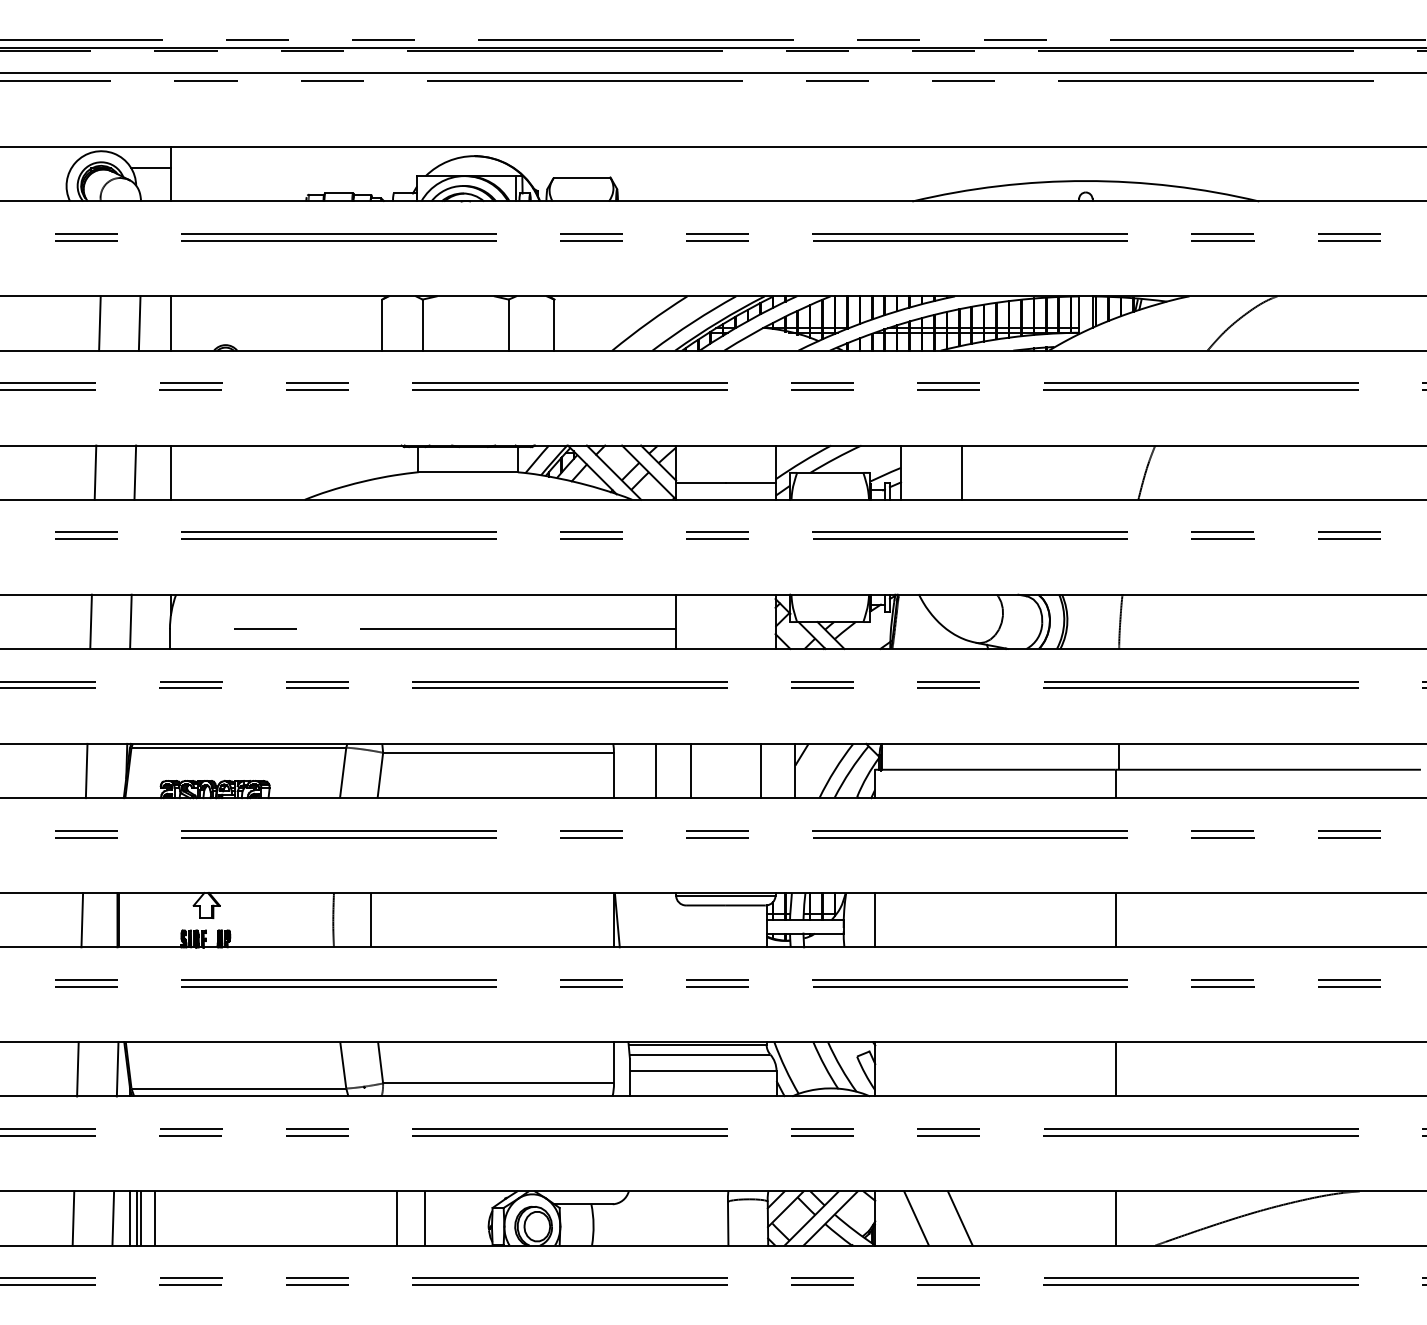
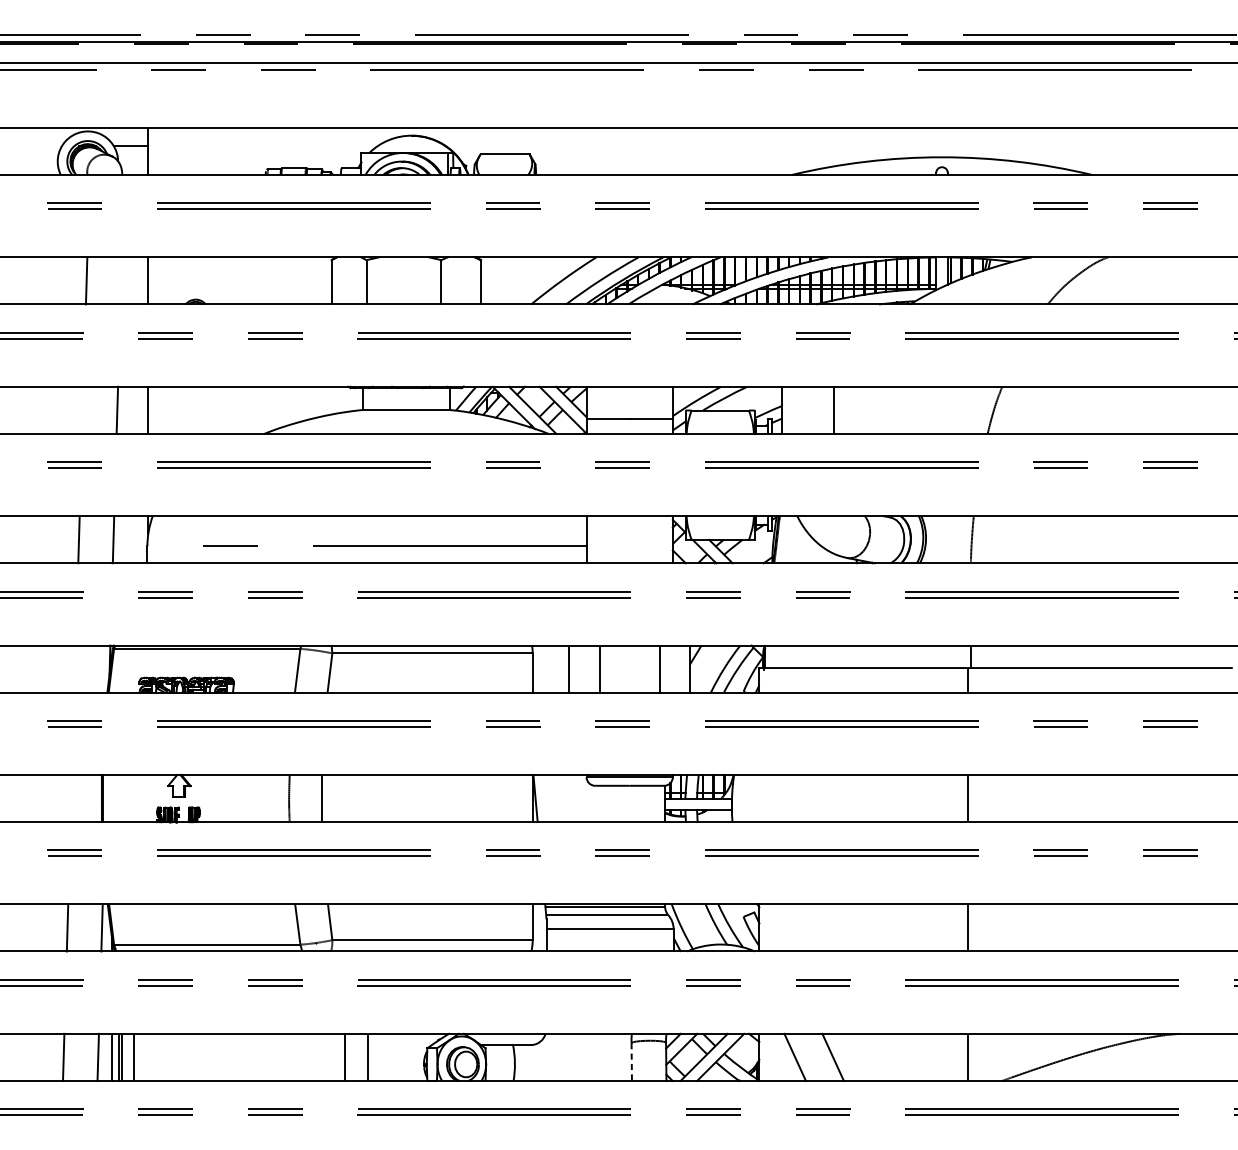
line: (139, 323) -> (120, 280), removed
line: (95, 472) -> (82, 410), removed
line: (86, 770) -> (75, 668), removed
line: (82, 920) -> (71, 798), removed
line: (875, 920) -> (759, 798), removed
line: (728, 1223) -> (632, 1061), solid -> dashed

